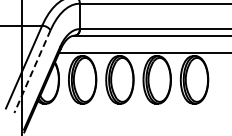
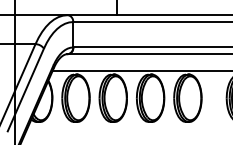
line: (32, 72) -> (25, 90), dashed -> solid

